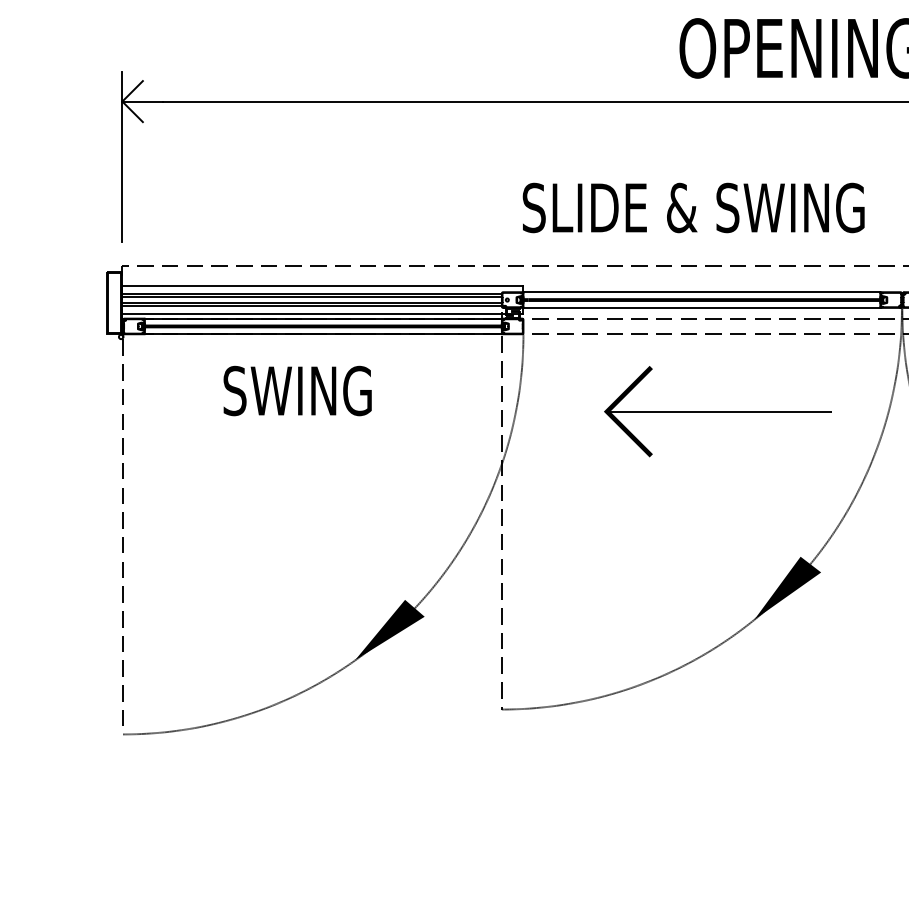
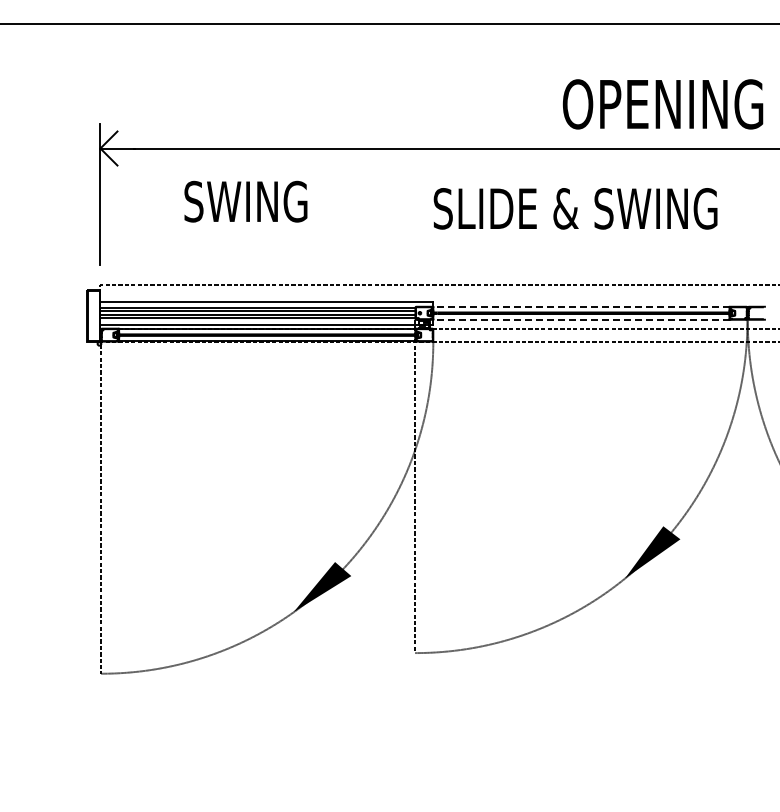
text: (693, 207) -> (575, 208), moved
line: (700, 291) -> (580, 306), solid -> dashed
line: (700, 307) -> (580, 319), solid -> dashed
text: (297, 390) -> (245, 201), moved
part: (717, 411) -> (594, 405), removed

